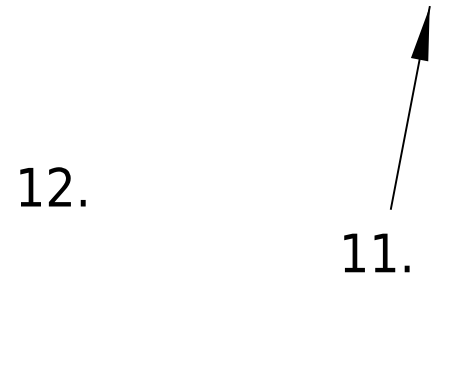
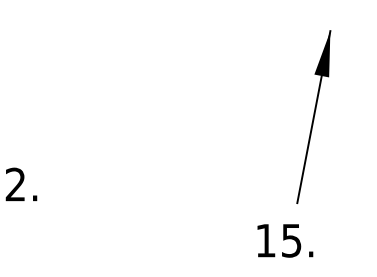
text: (384, 252) -> (291, 240), 11. -> 15.

